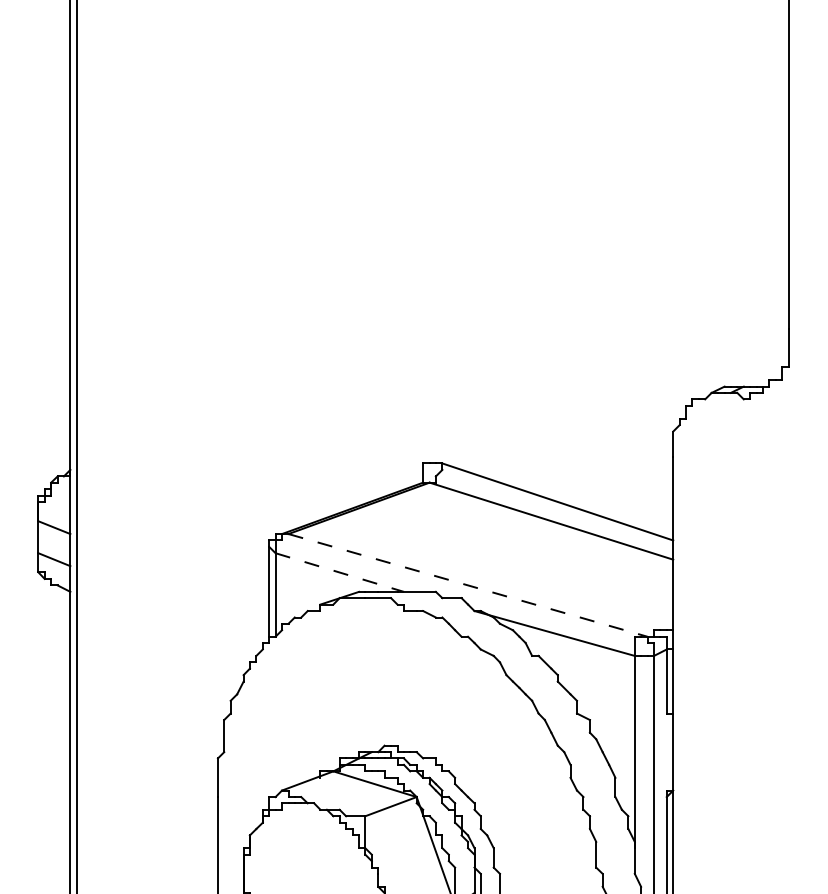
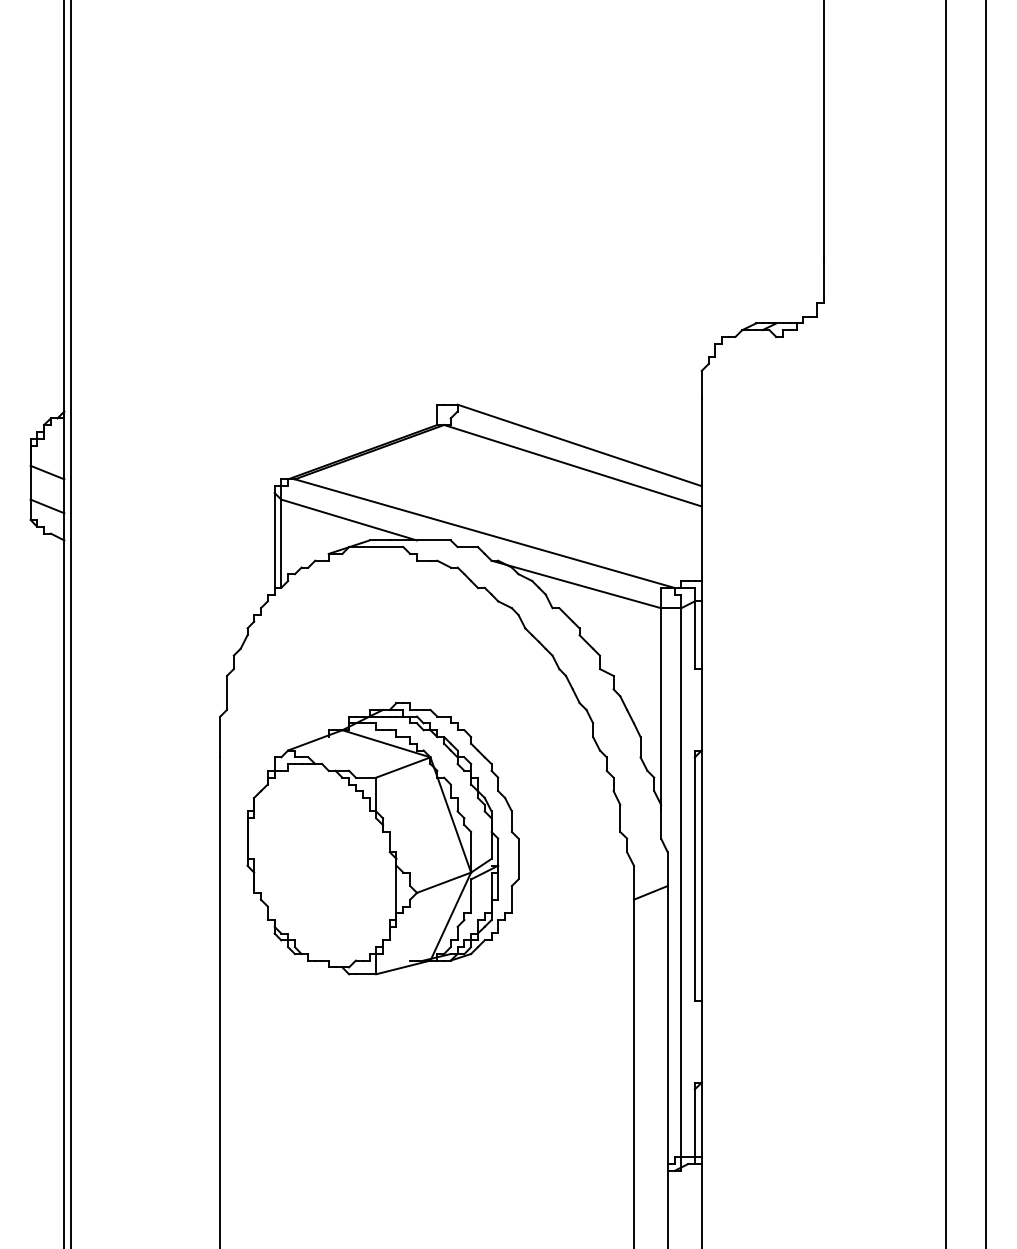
line: (340, 572) -> (349, 520), dashed -> solid
line: (468, 585) -> (485, 533), dashed -> solid

